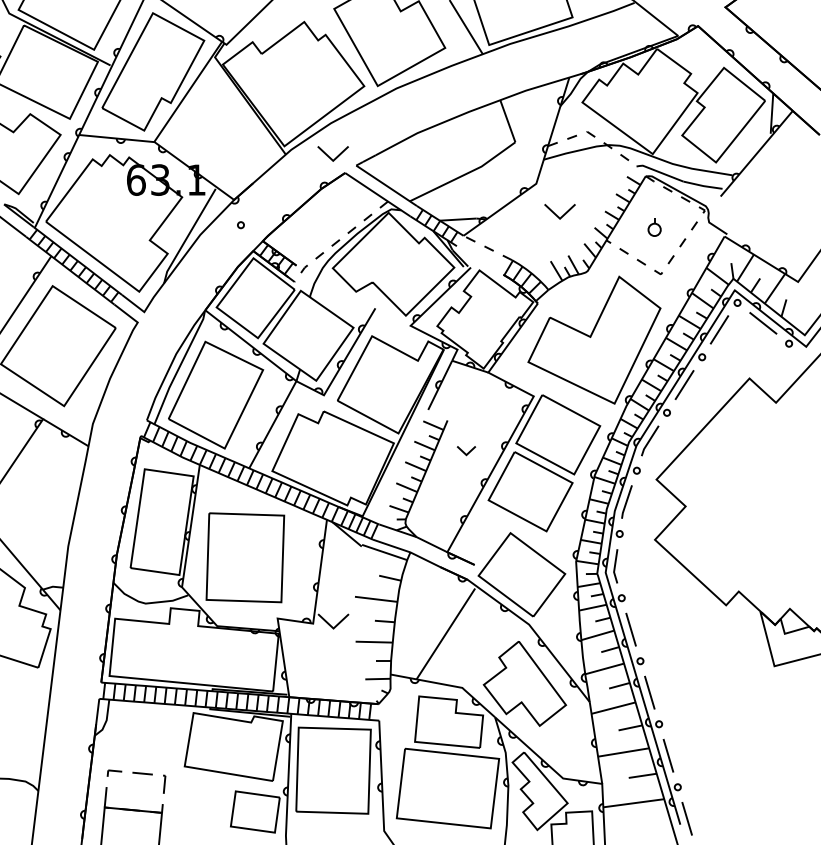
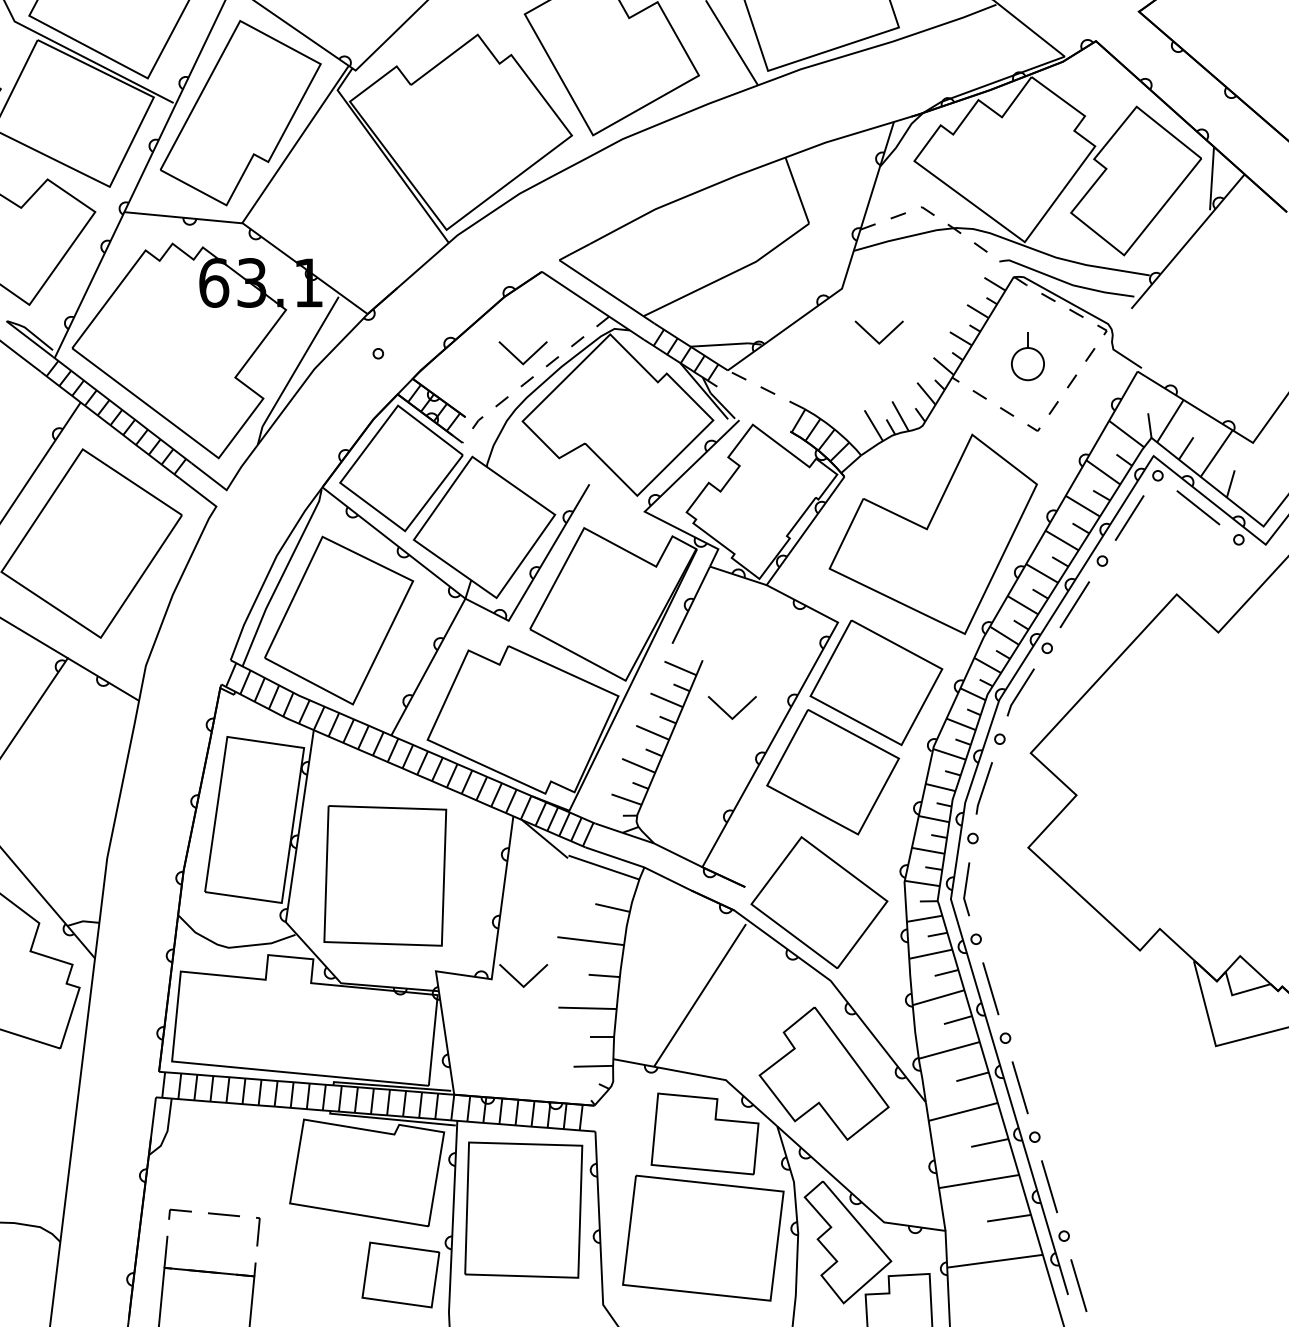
part: (332, 153) -> (522, 352), moved
part: (654, 226) -> (1027, 355), size x1.67
part: (466, 450) -> (732, 707), size x1.67

